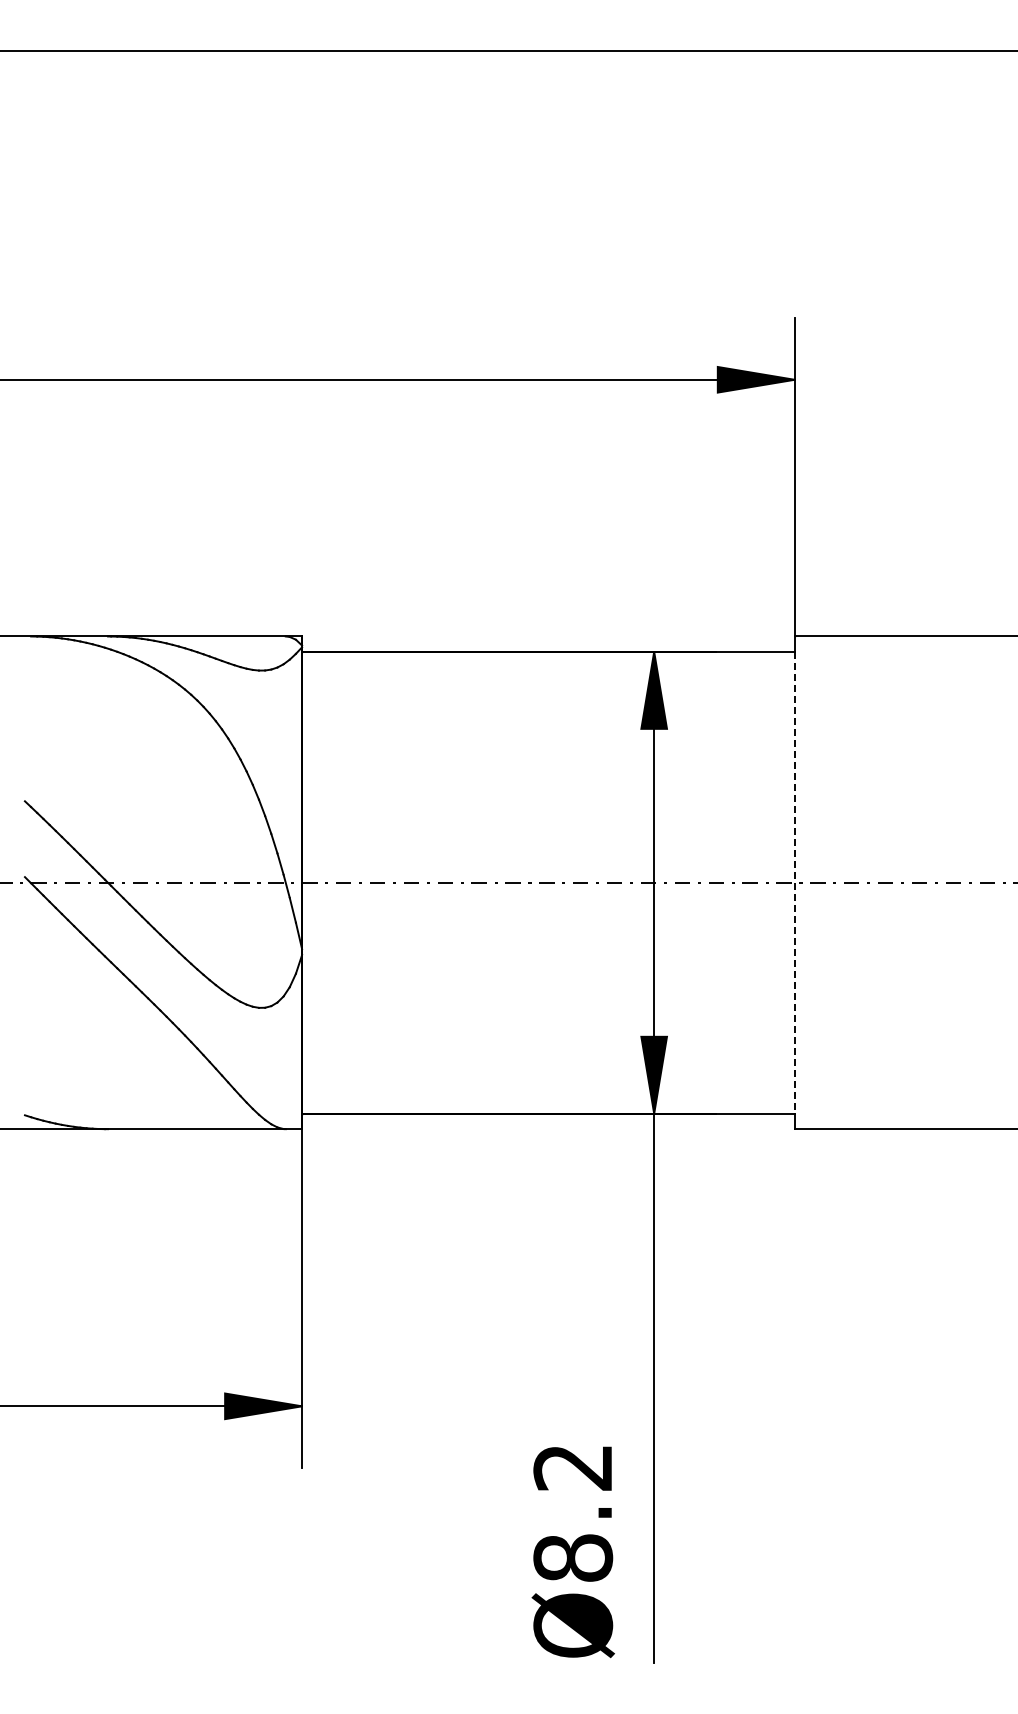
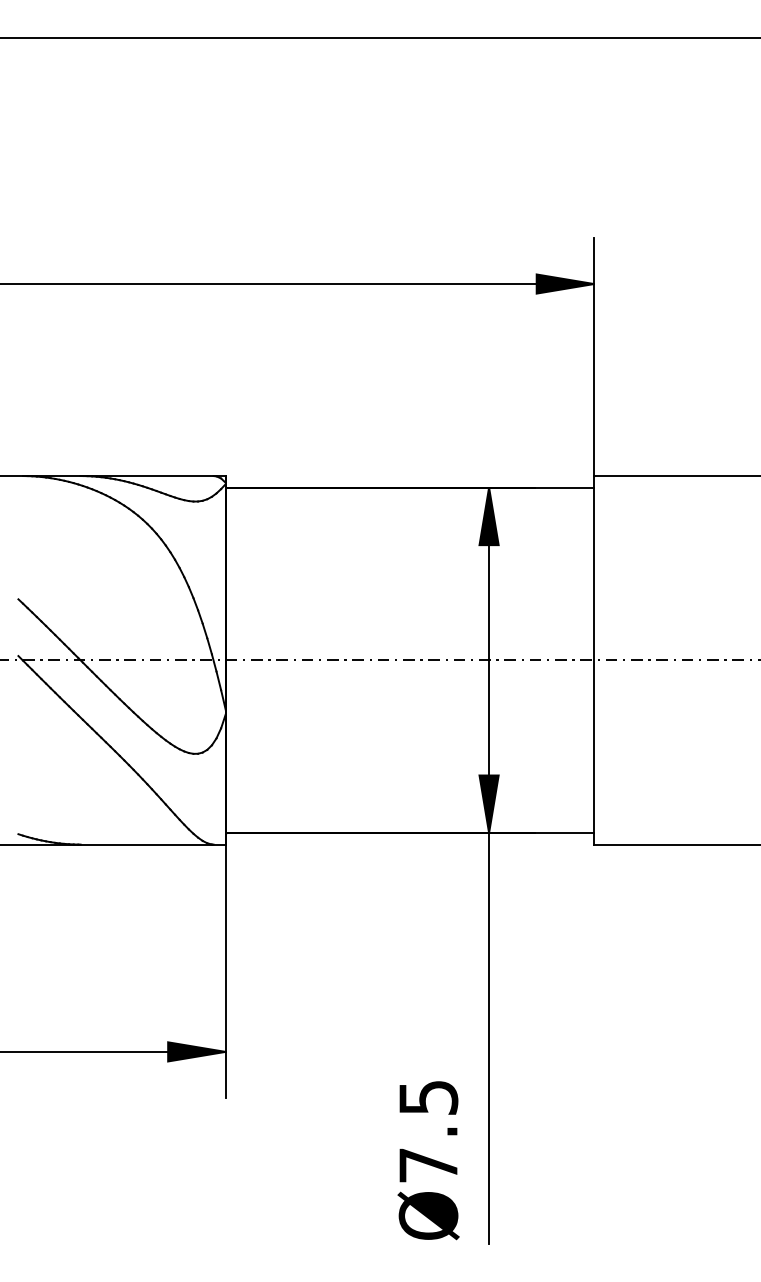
line: (794, 882) -> (594, 660), dashed -> solid
text: (573, 1513) -> (428, 1132), Ø8.2 -> Ø7.5

